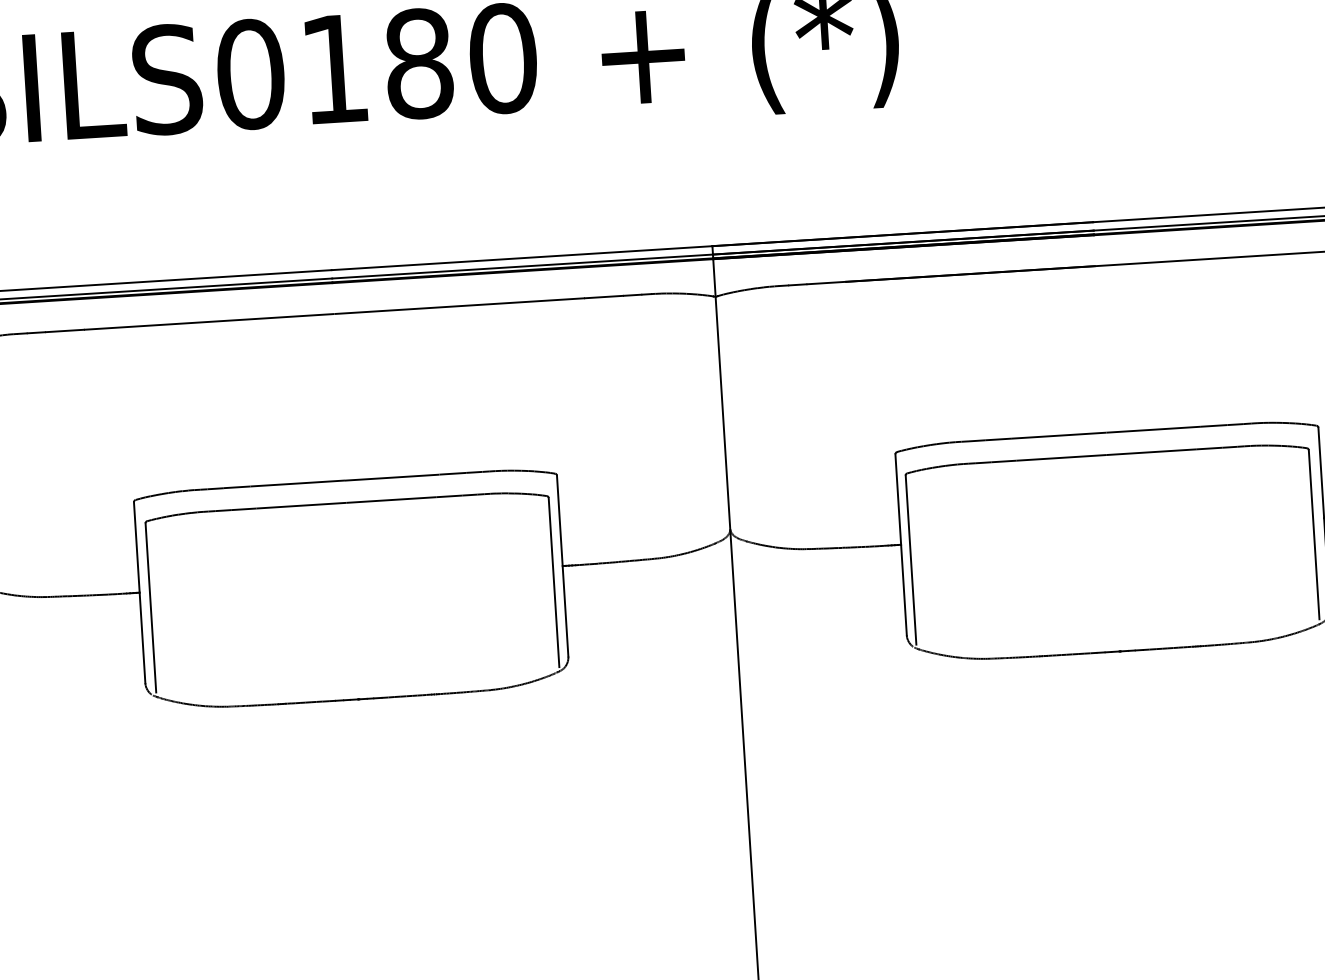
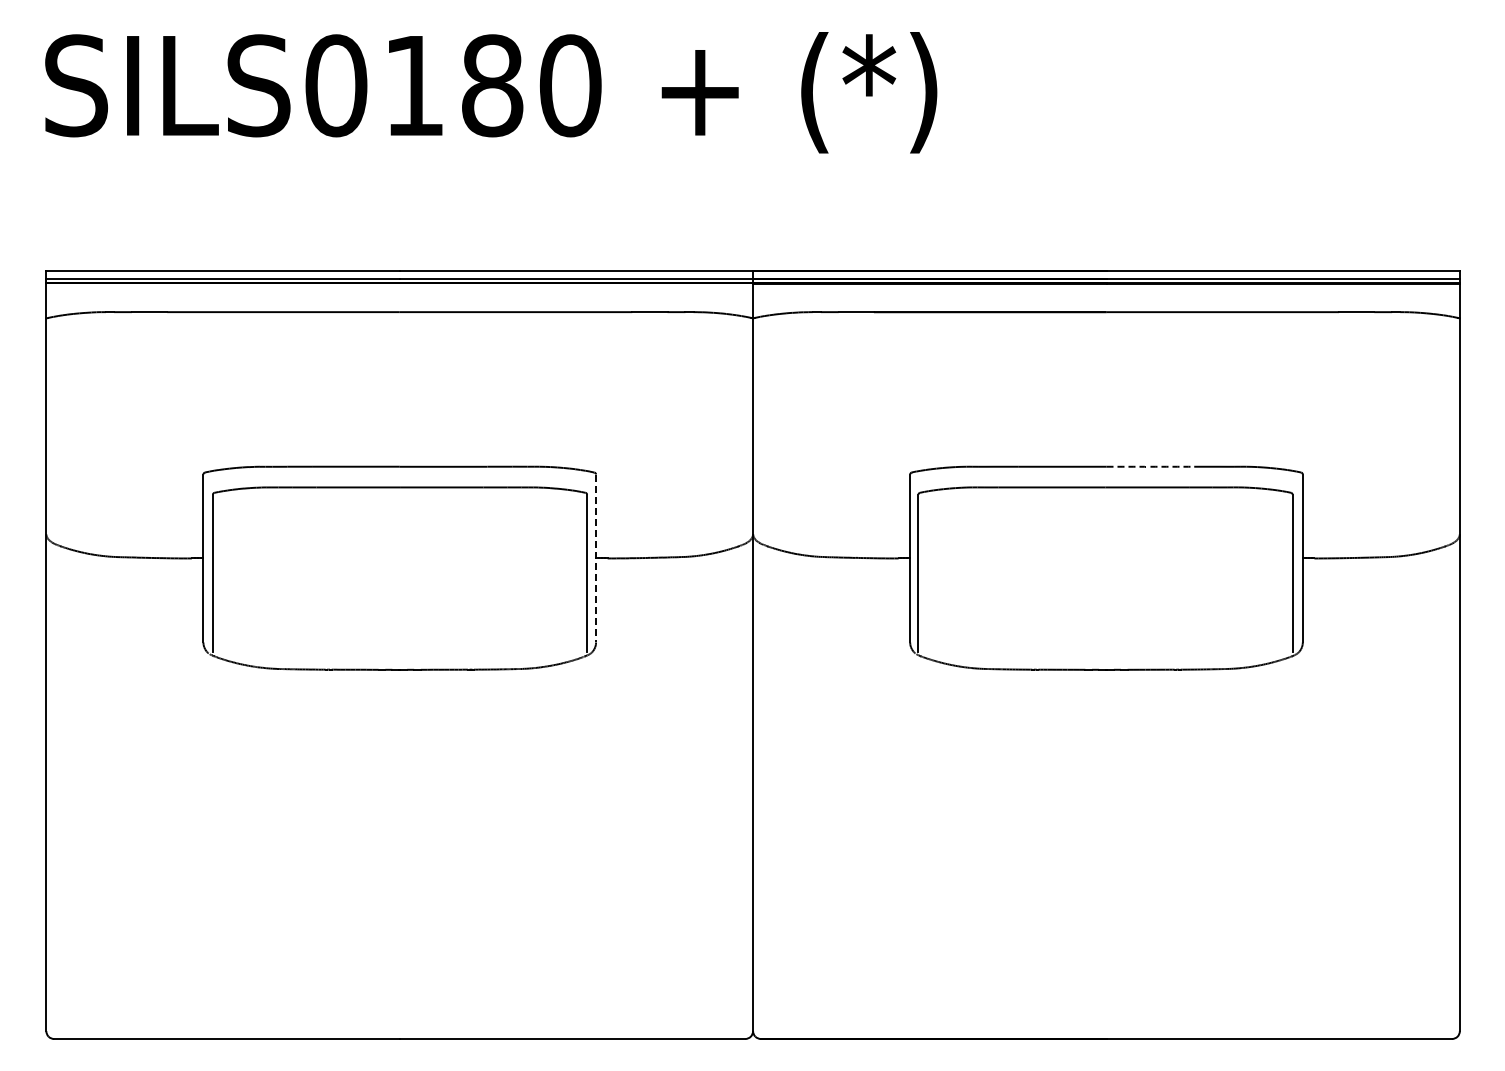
arc: (1153, 429) -> (1150, 466), solid -> dashed
line: (563, 566) -> (596, 558), solid -> dashed

